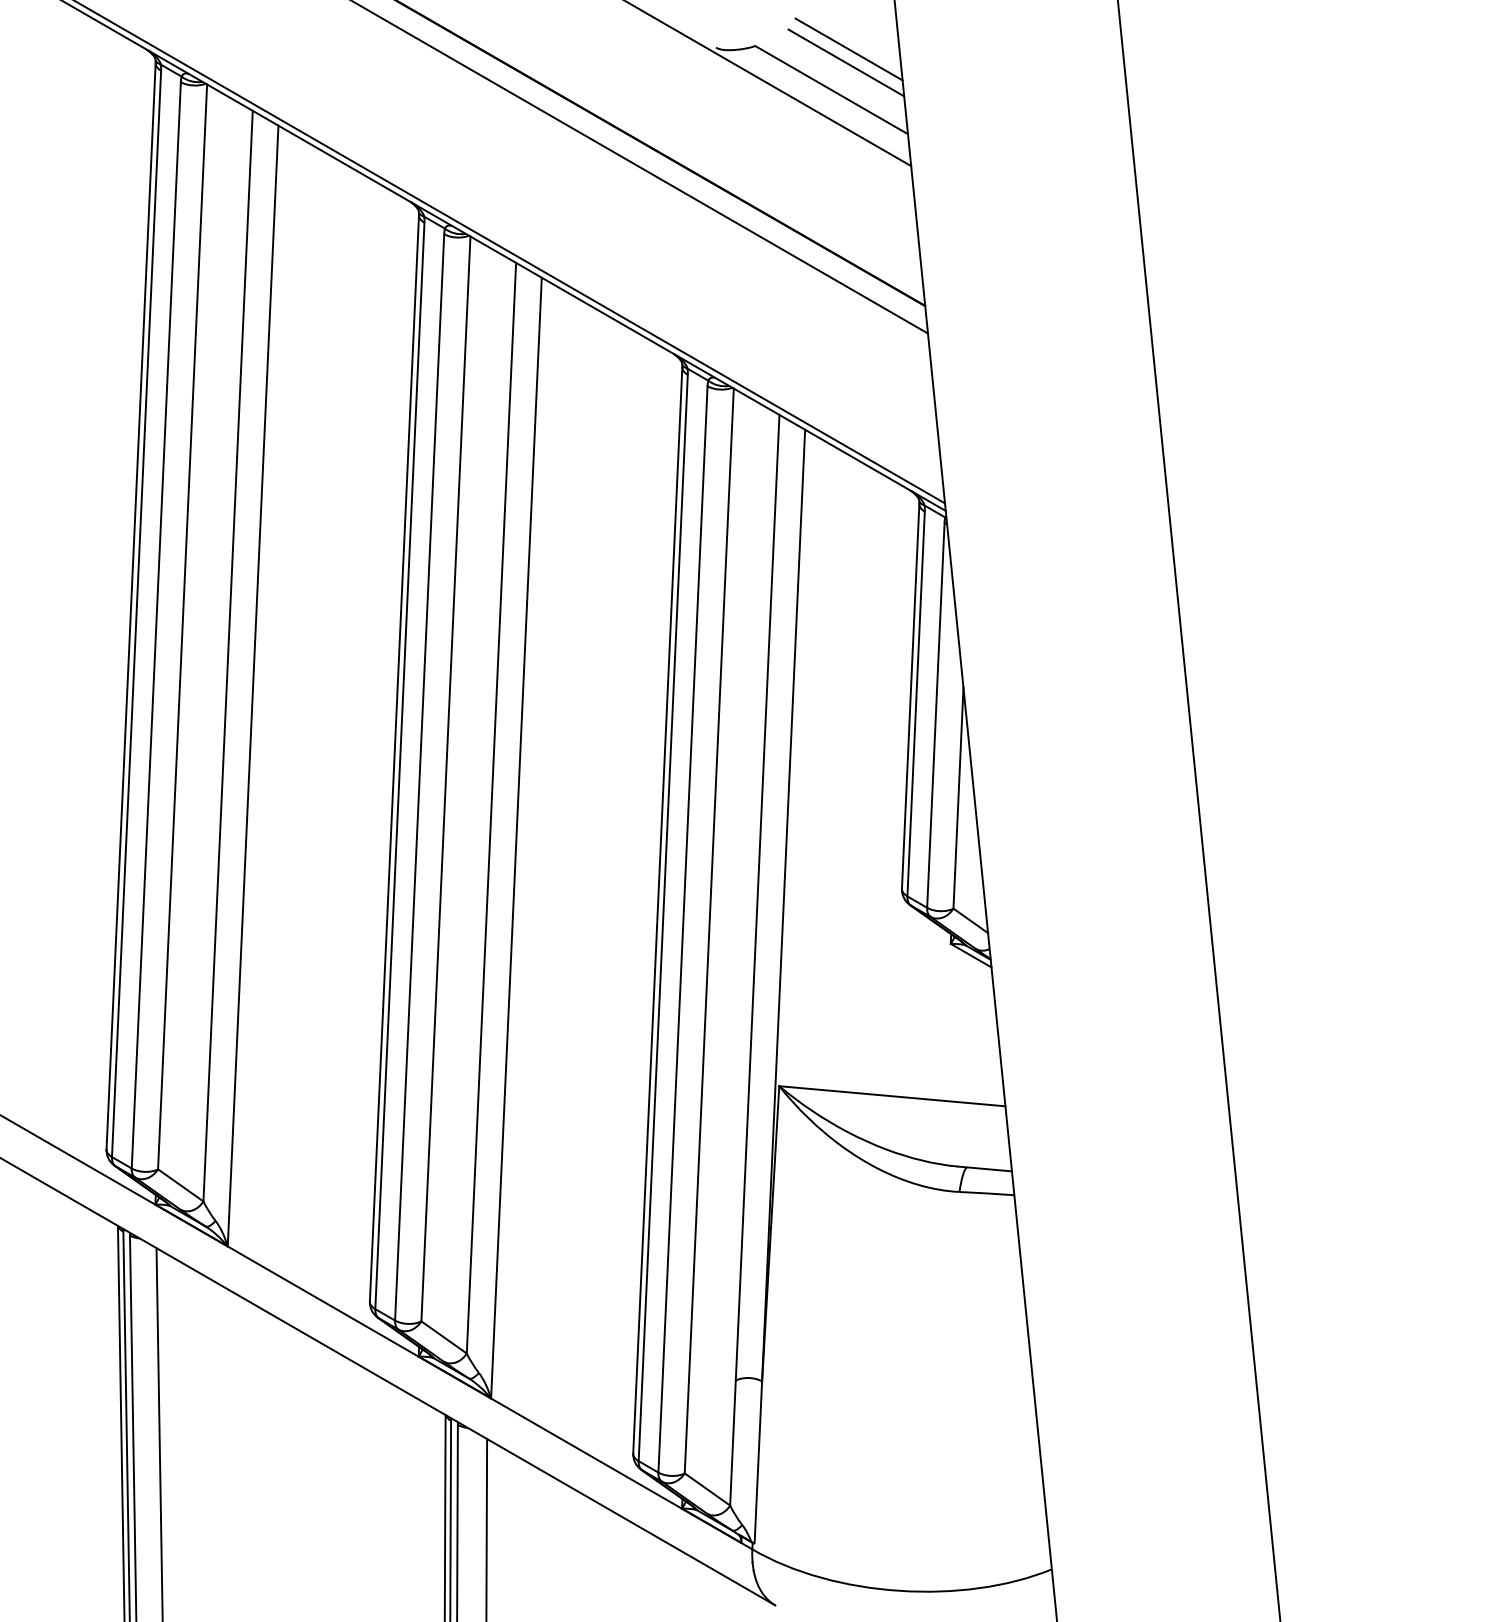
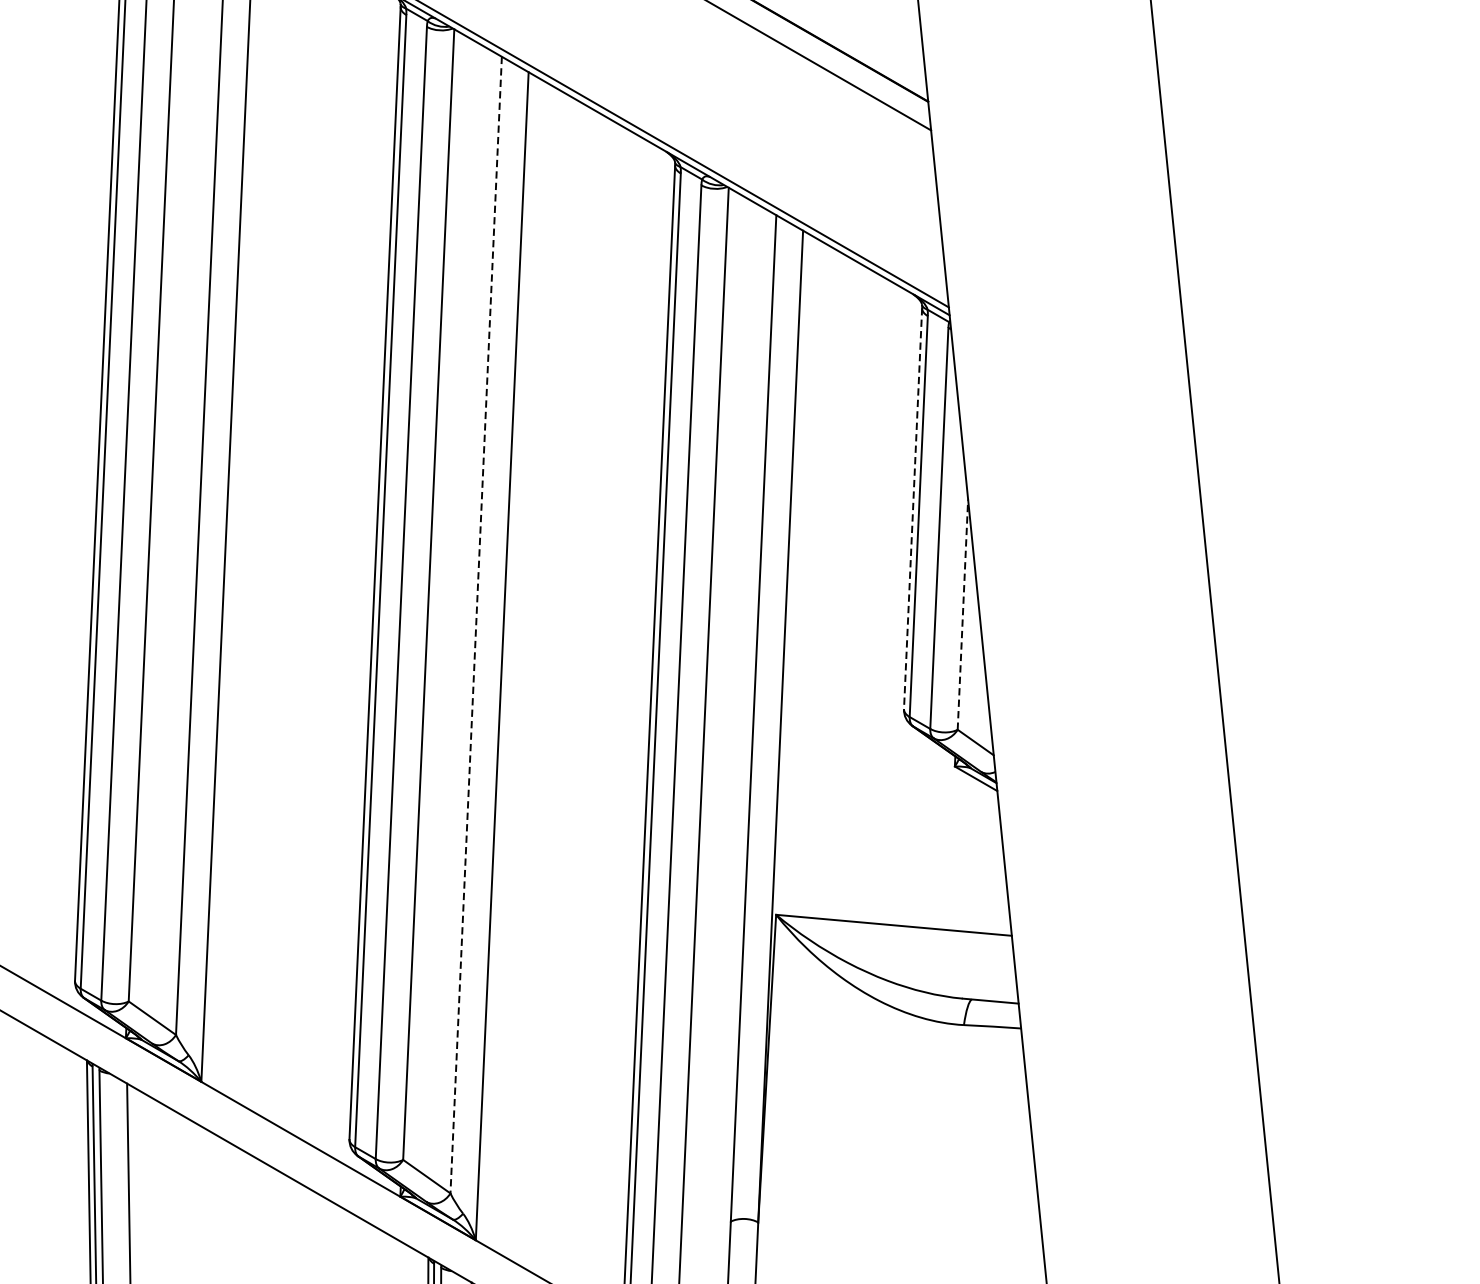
line: (910, 696) -> (912, 508), solid -> dashed
line: (958, 798) -> (962, 614), solid -> dashed
line: (491, 808) -> (476, 625), solid -> dashed

